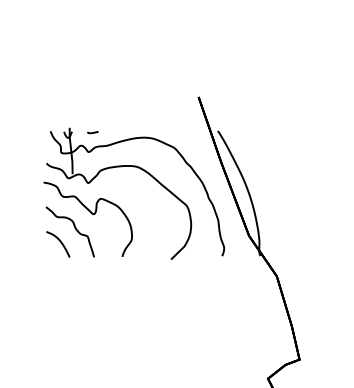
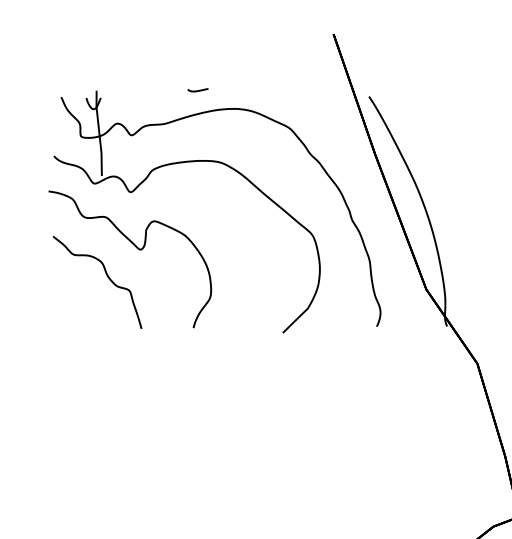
curve: (92, 132) -> (197, 90), moved
curve: (60, 243) -> (79, 303), removed

